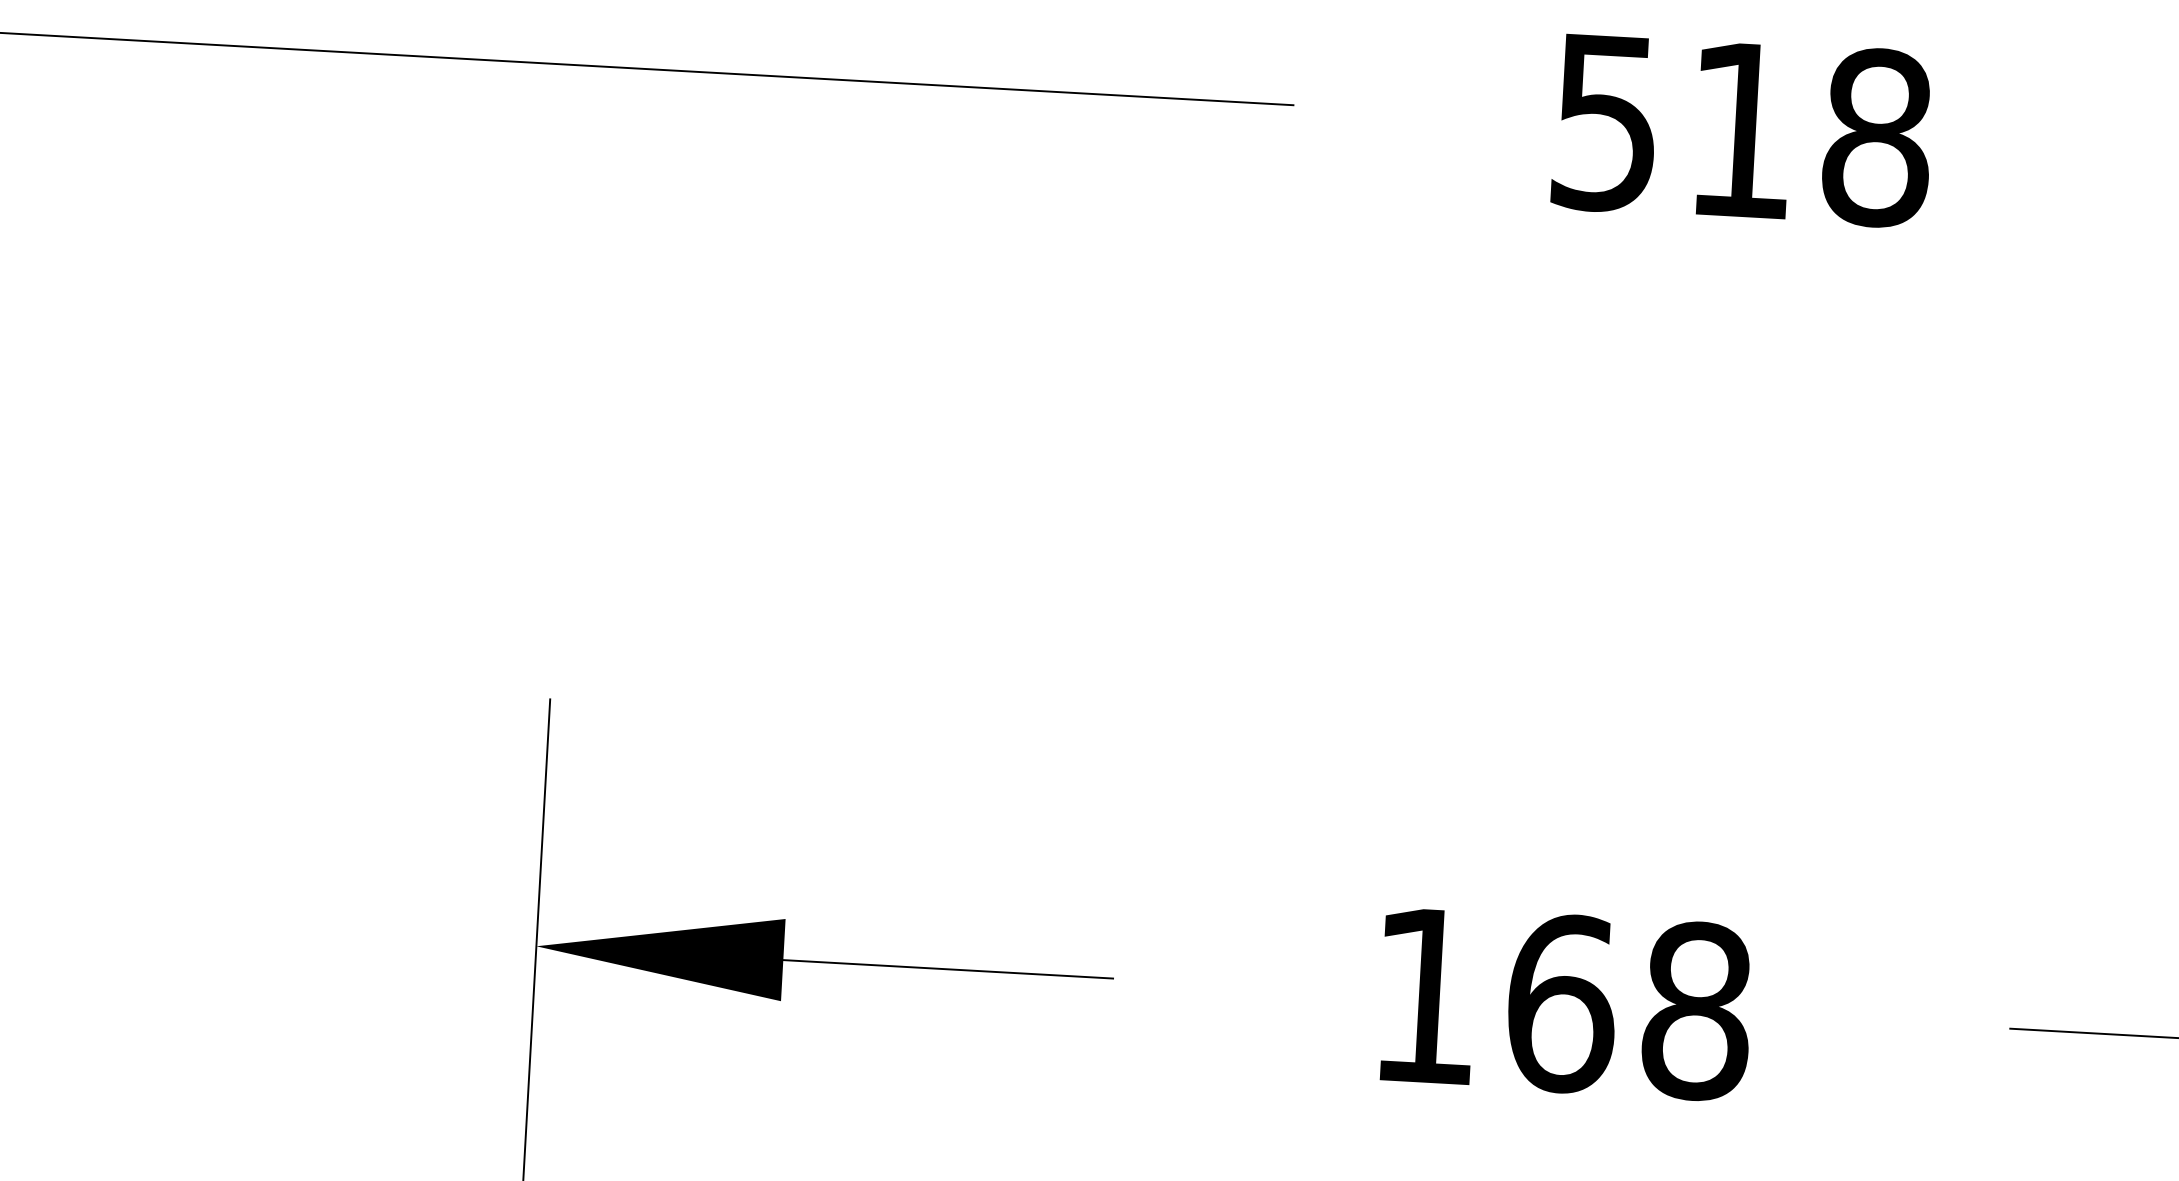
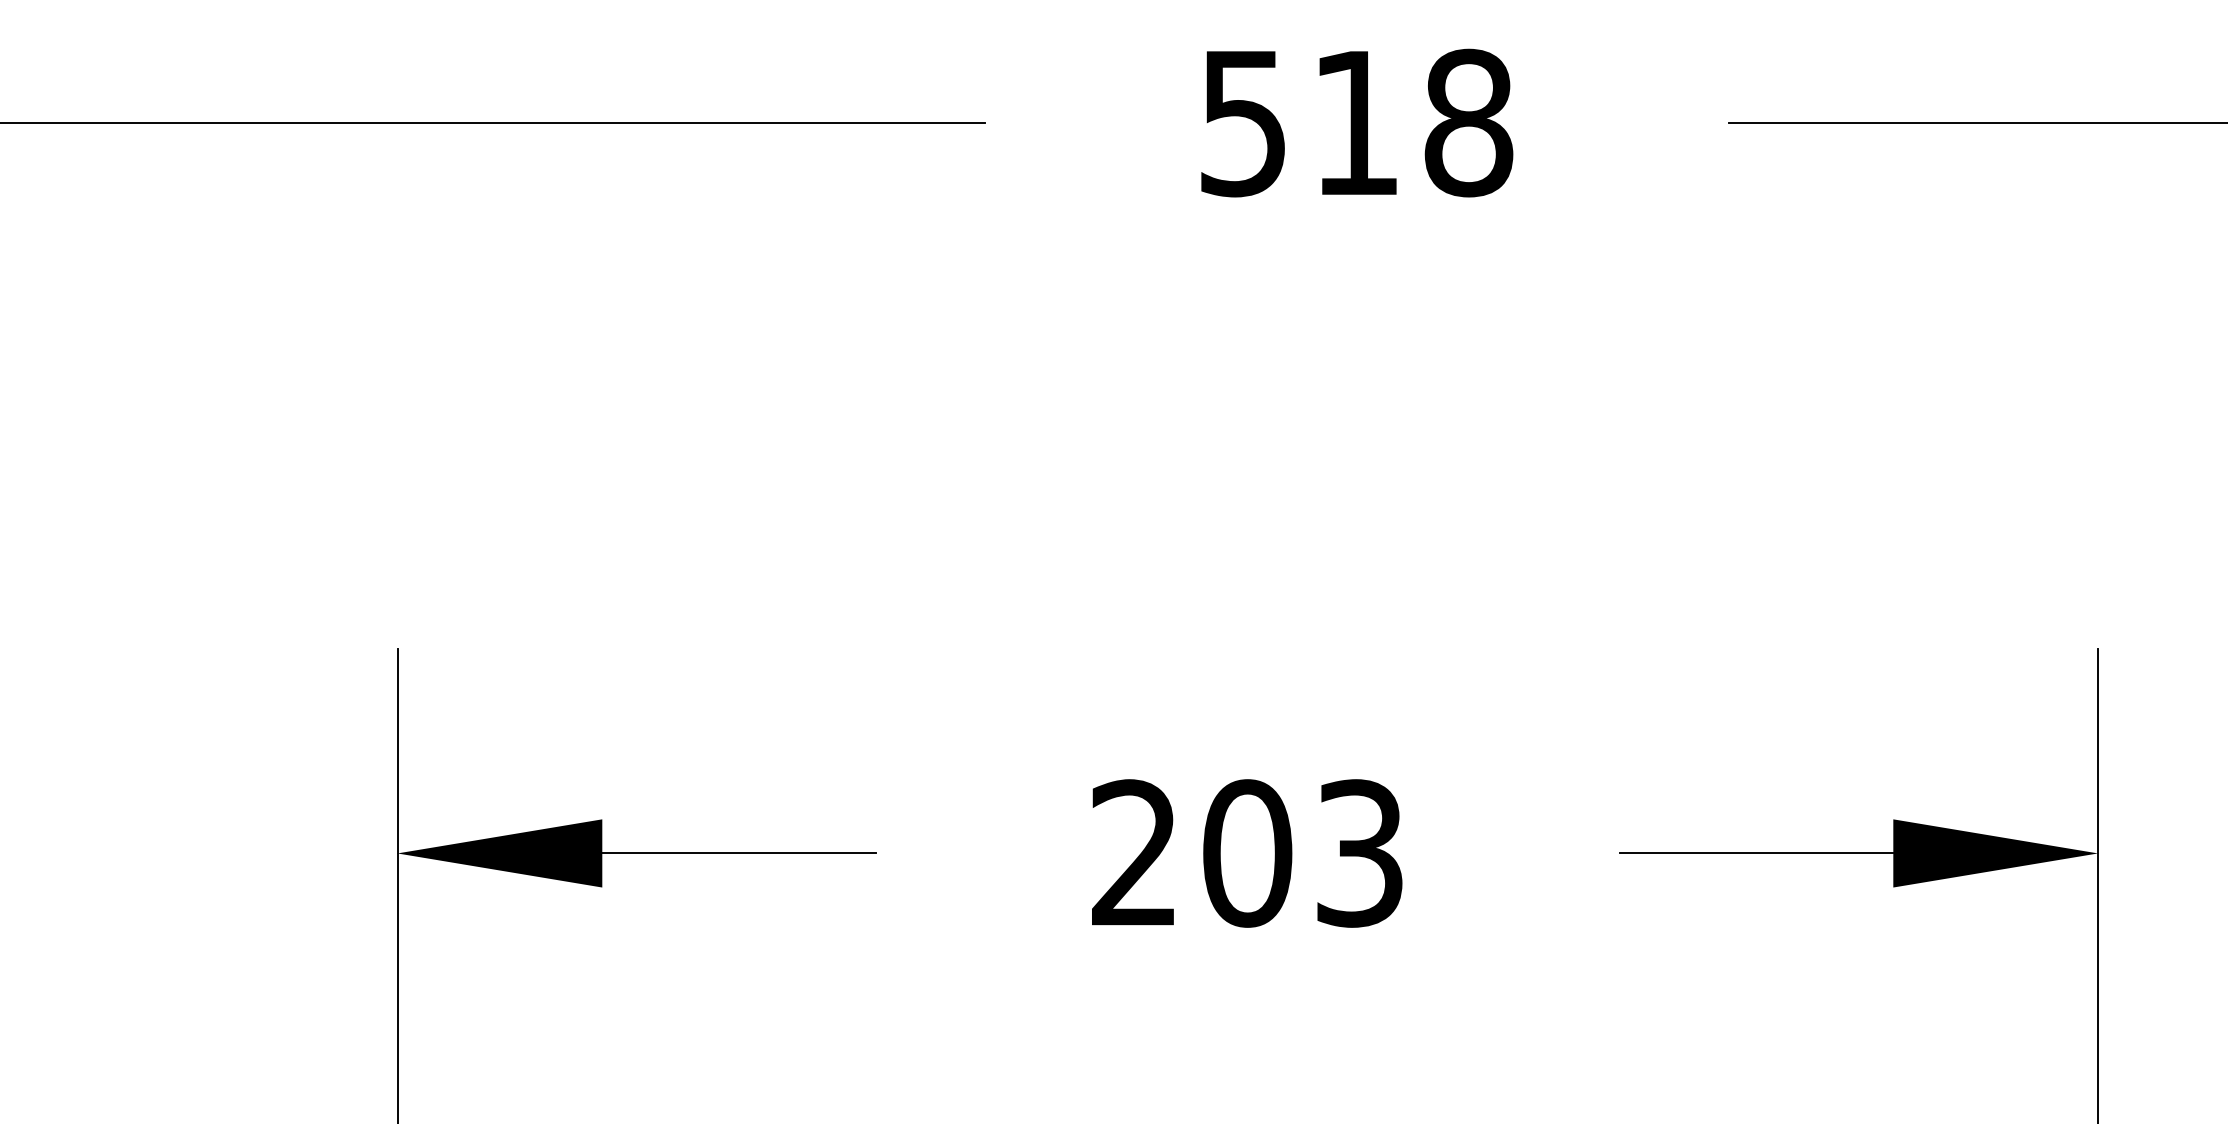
text: (1562, 1003) -> (1248, 853), 168 -> 203

